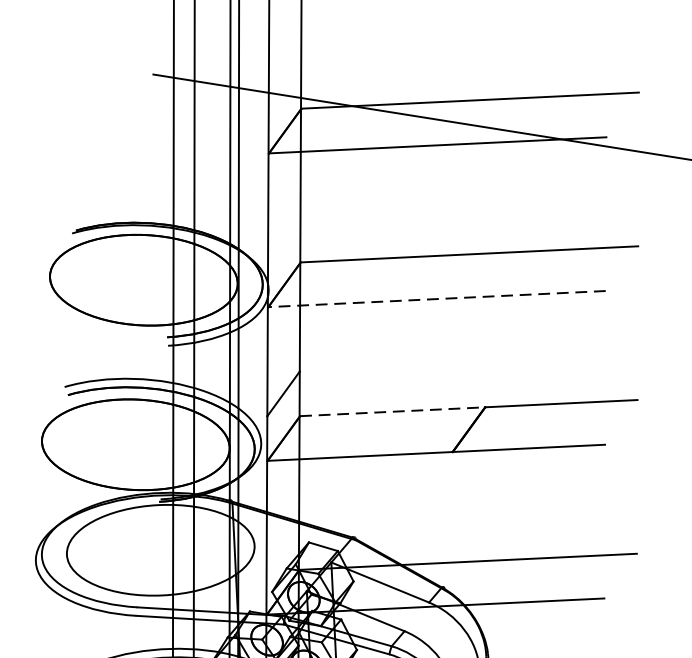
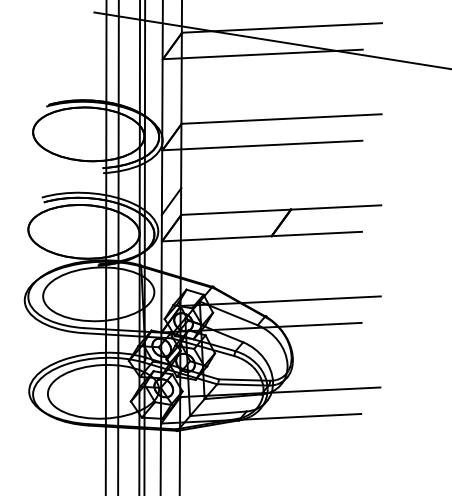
line: (435, 299) -> (261, 145), dashed -> solid
line: (393, 412) -> (236, 212), dashed -> solid

